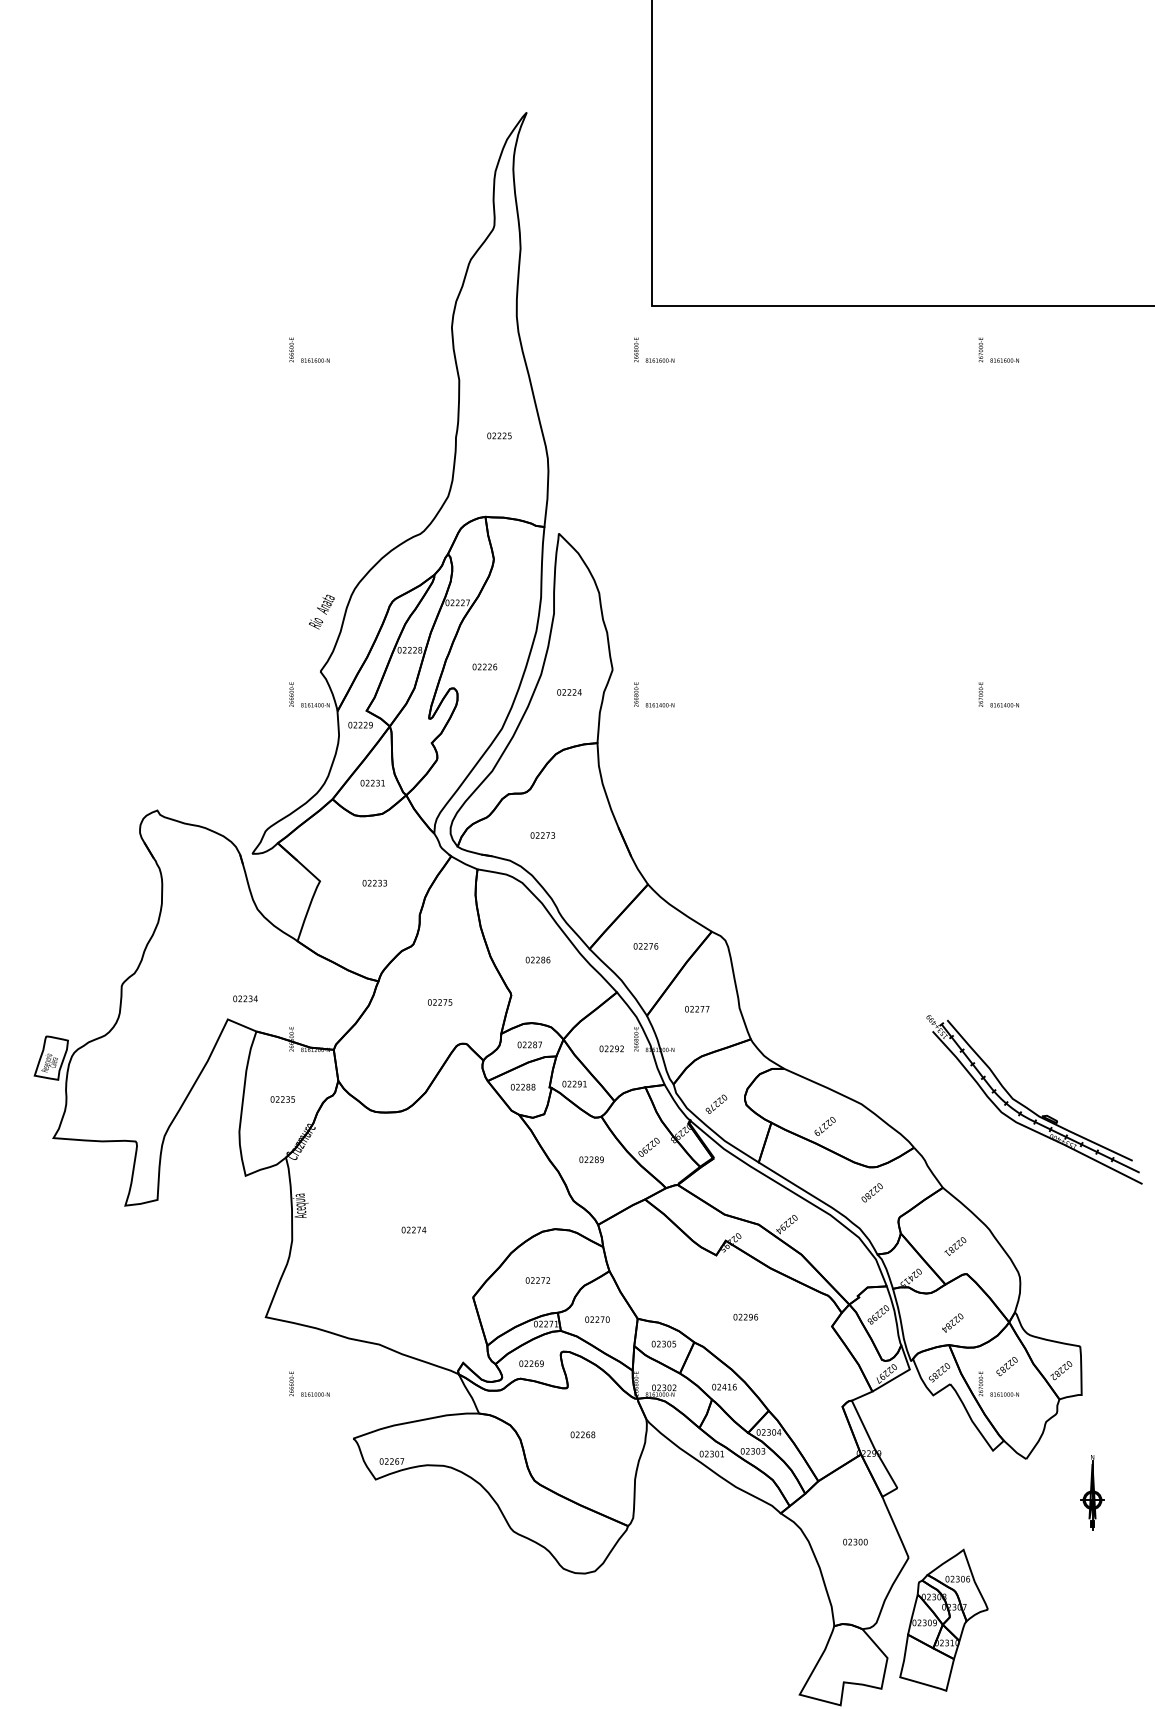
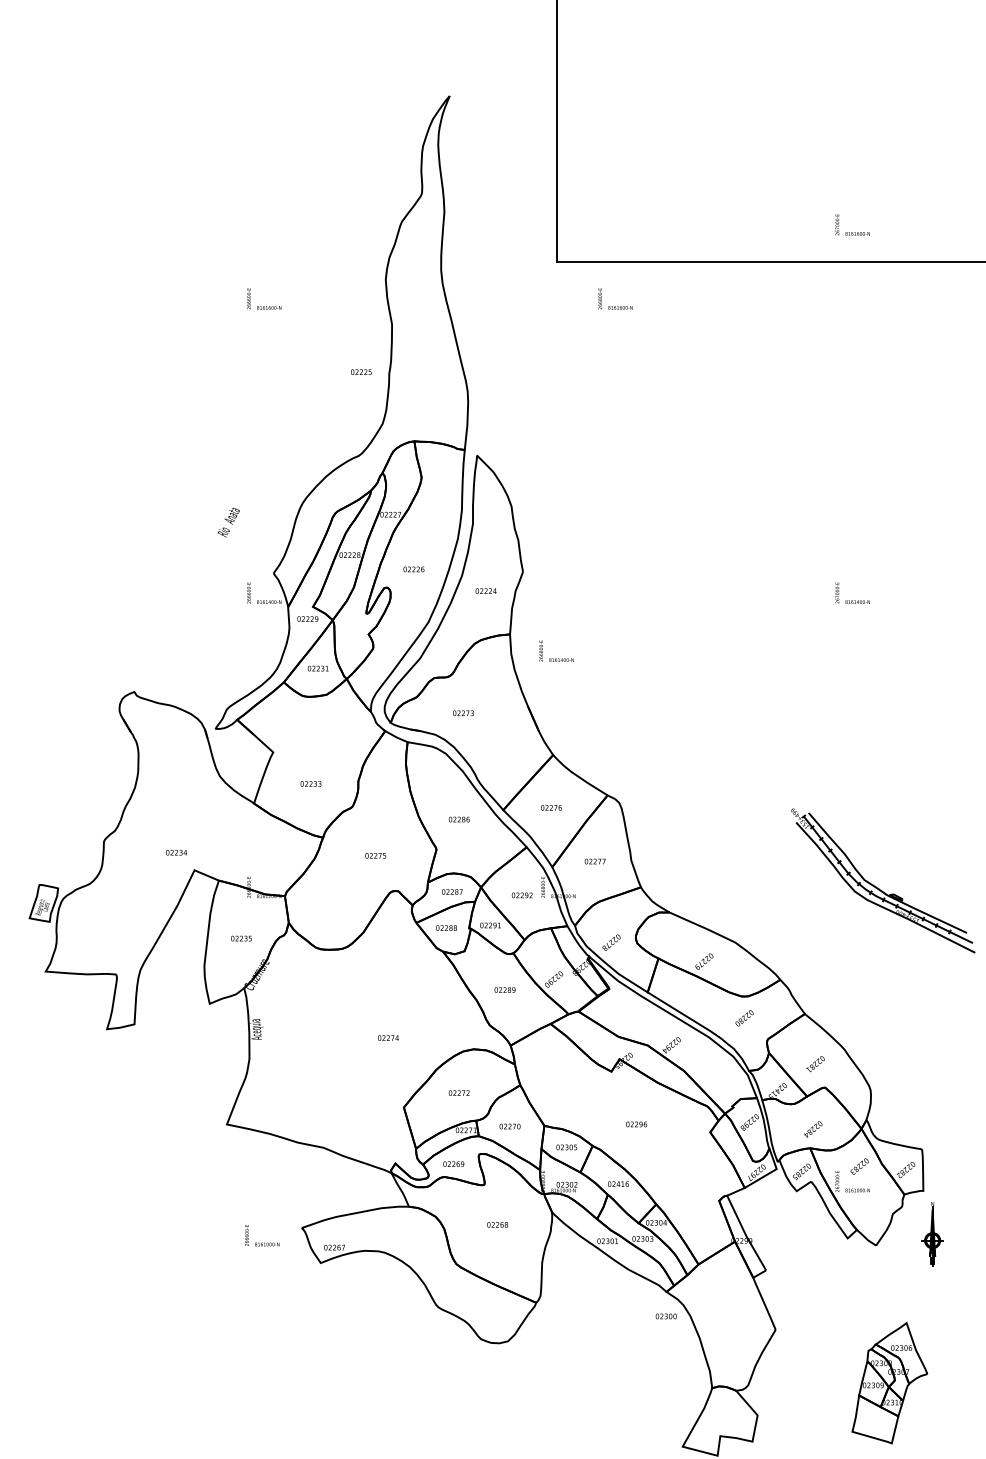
text: (654, 349) -> (615, 298), moved
text: (998, 349) -> (852, 224), moved
text: (499, 435) -> (361, 371), moved
text: (321, 611) -> (228, 522), moved
text: (654, 694) -> (556, 650), moved
text: (374, 882) -> (310, 783), moved
text: (245, 998) -> (176, 852), moved
part: (1030, 1108) -> (879, 888), moved
text: (414, 1229) -> (388, 1037), moved
text: (309, 1384) -> (262, 1235), moved
part: (1092, 1492) -> (932, 1234), moved
text: (854, 1542) -> (665, 1316), moved
part: (943, 1620) -> (889, 1383), moved

